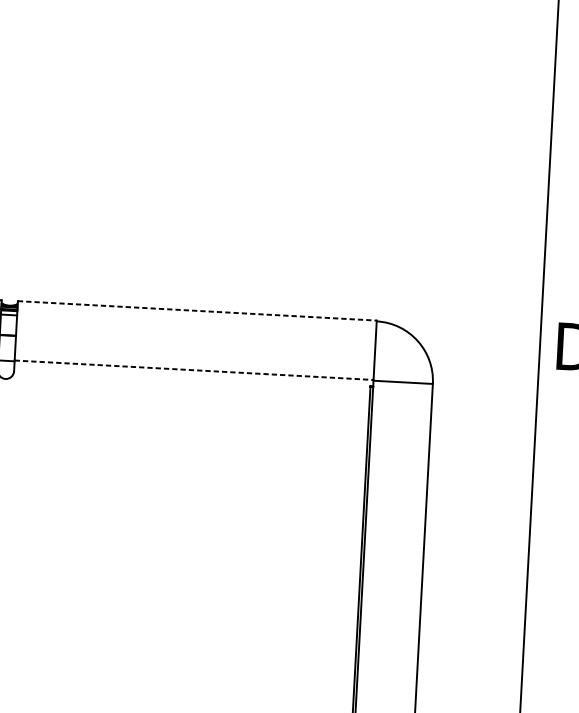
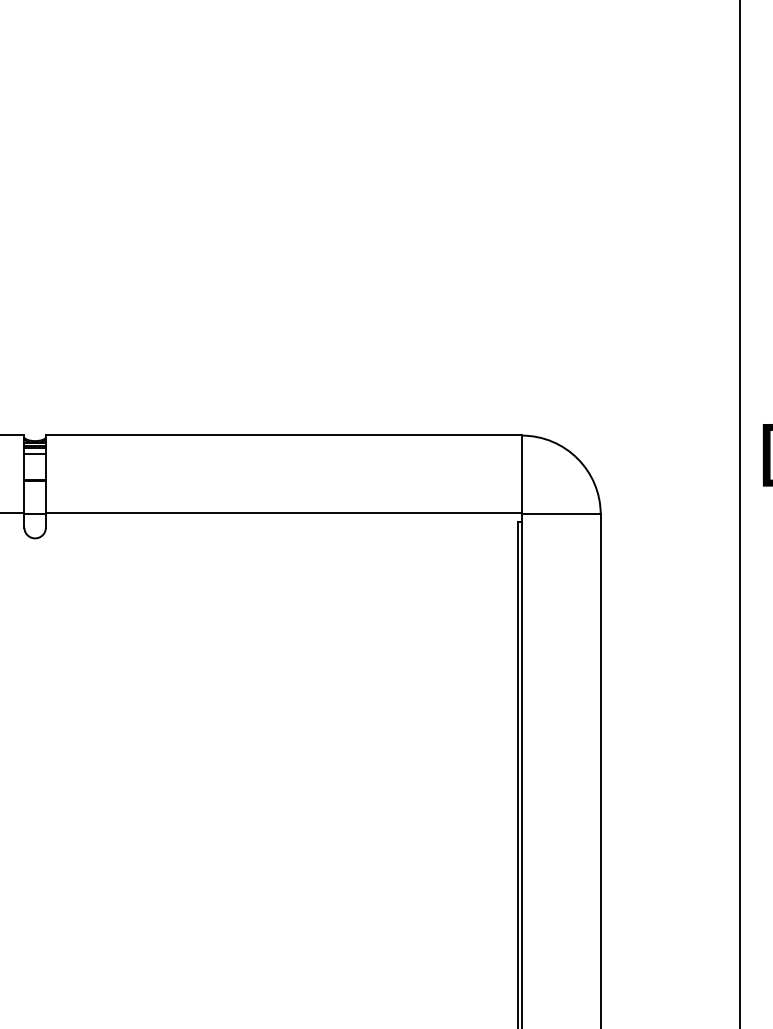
line: (197, 310) -> (284, 434), dashed -> solid
line: (194, 370) -> (284, 513), dashed -> solid

